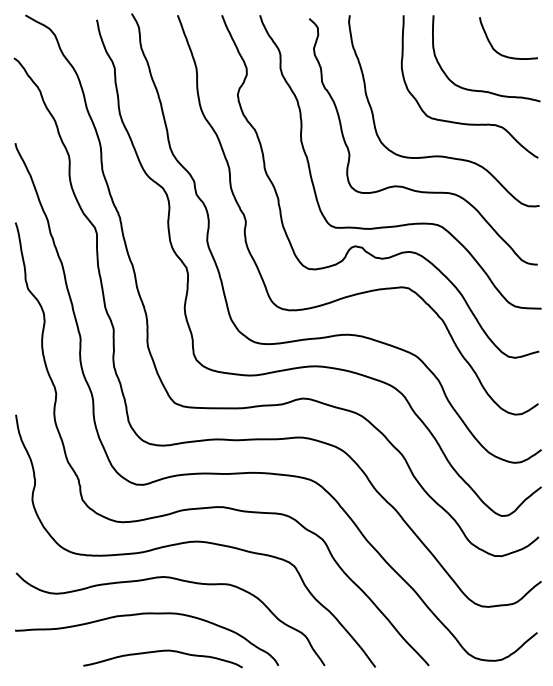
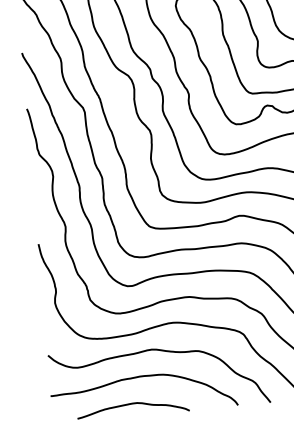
curve: (162, 651) -> (132, 404), moved

